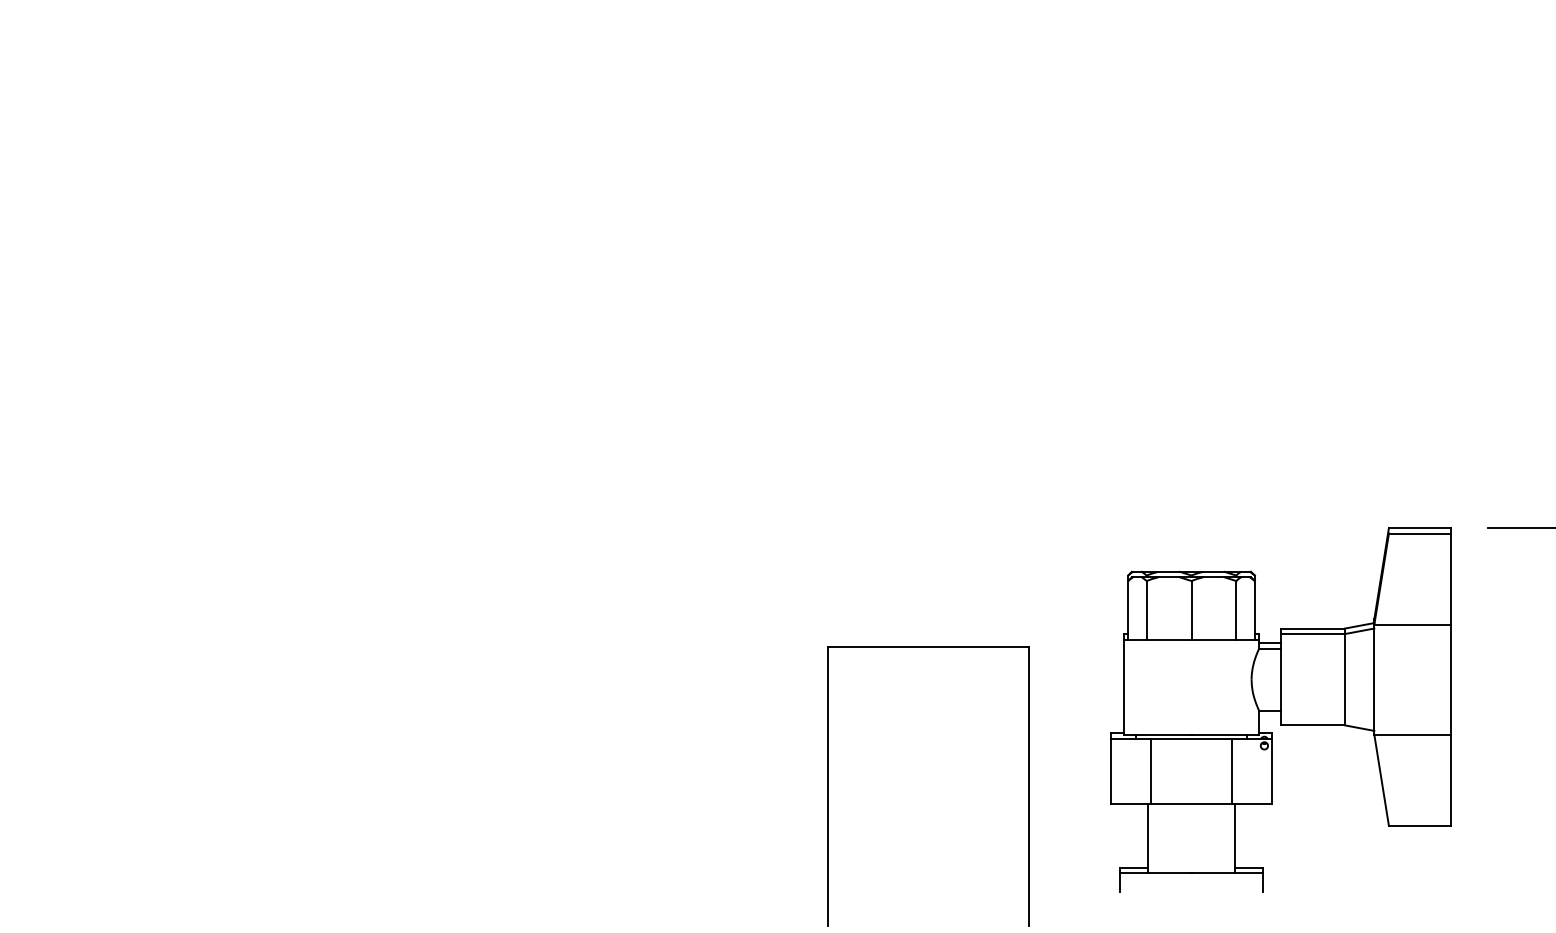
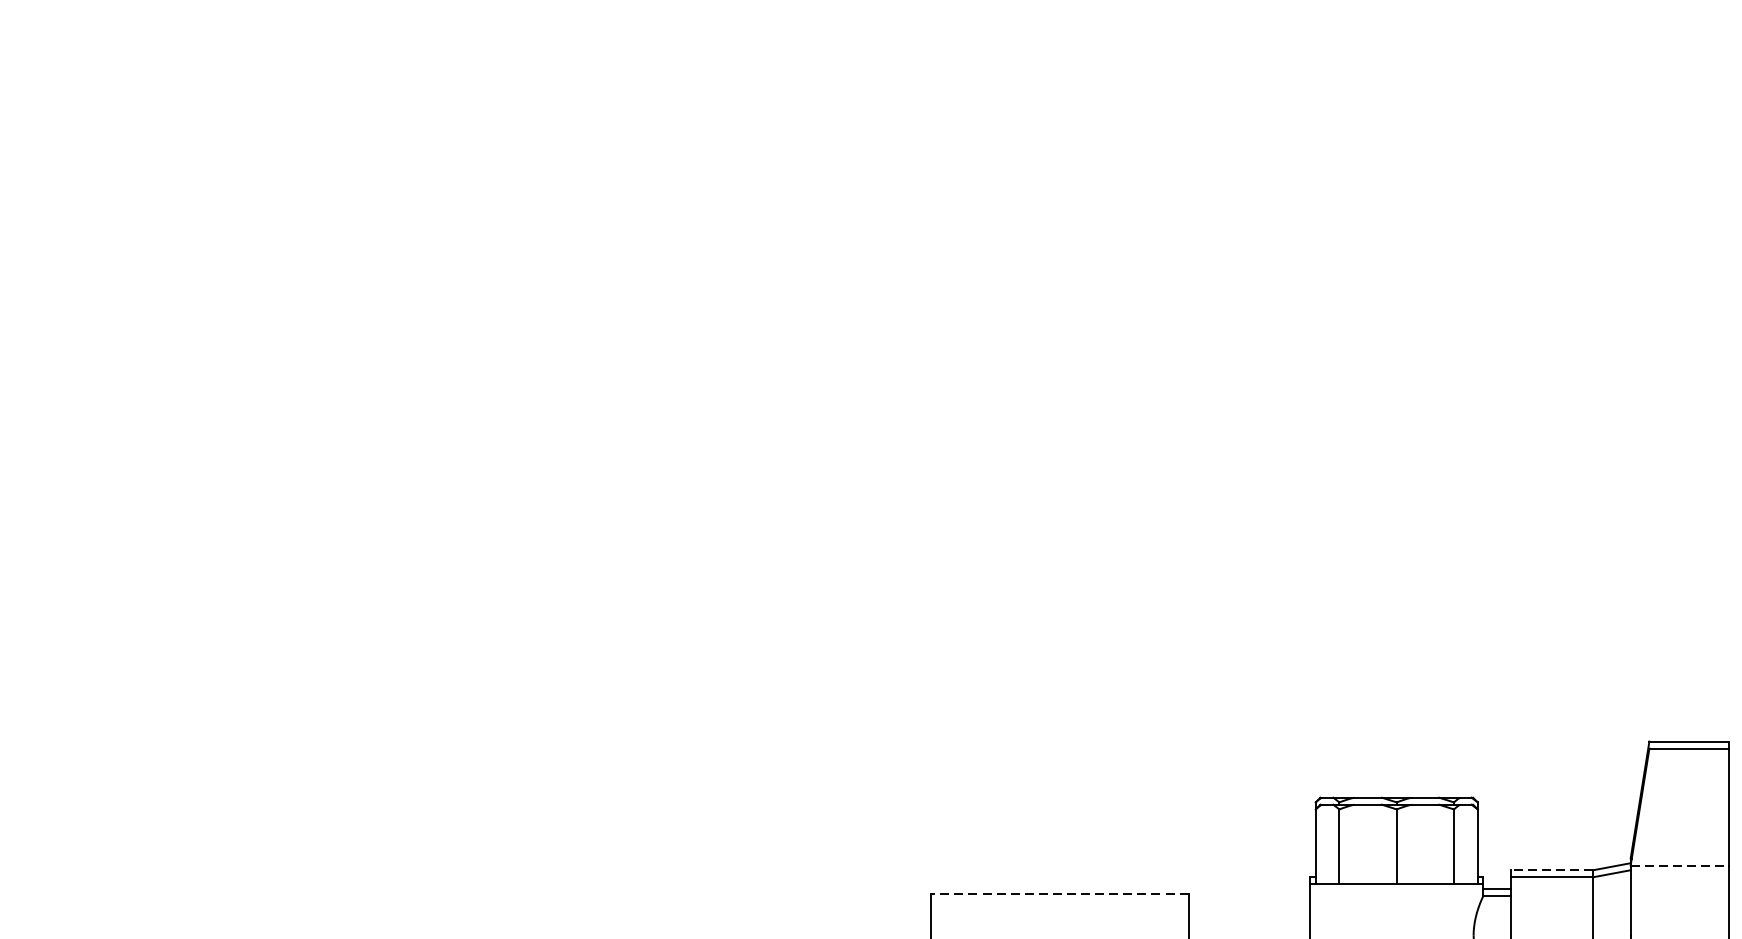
line: (1413, 624) -> (1680, 865), solid -> dashed
line: (1312, 628) -> (1551, 870), solid -> dashed
line: (928, 647) -> (1060, 894), solid -> dashed

